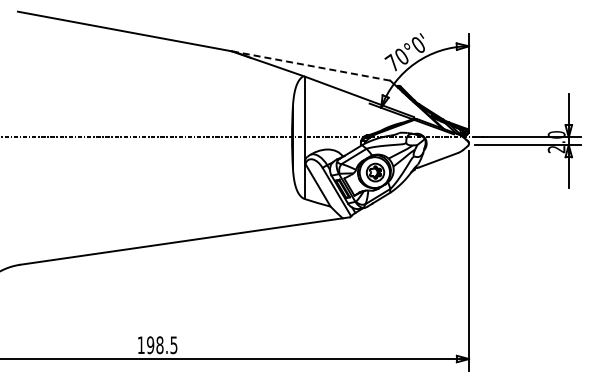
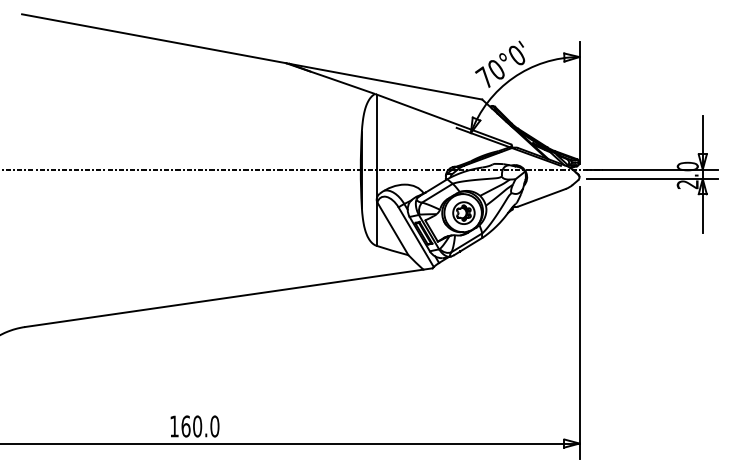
line: (311, 66) -> (384, 82), dashed -> solid
text: (162, 345) -> (200, 426), 198.5 -> 160.0

